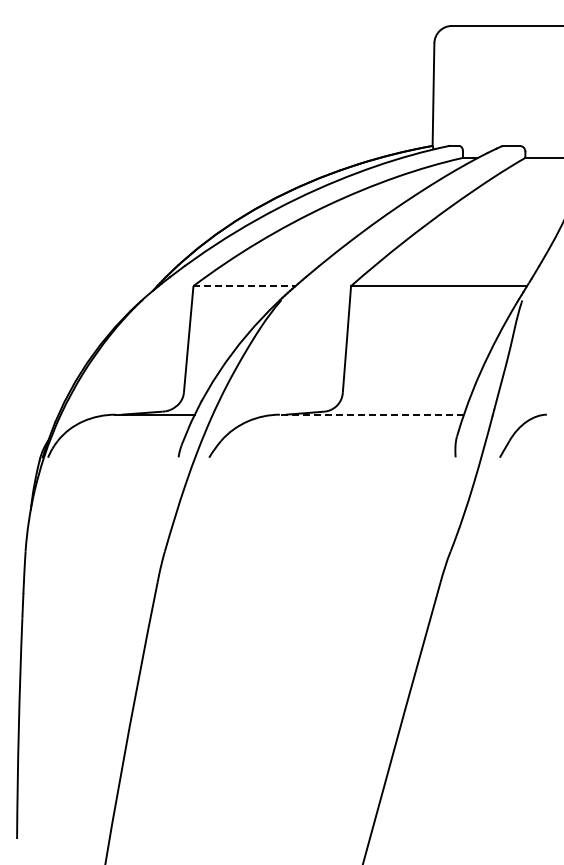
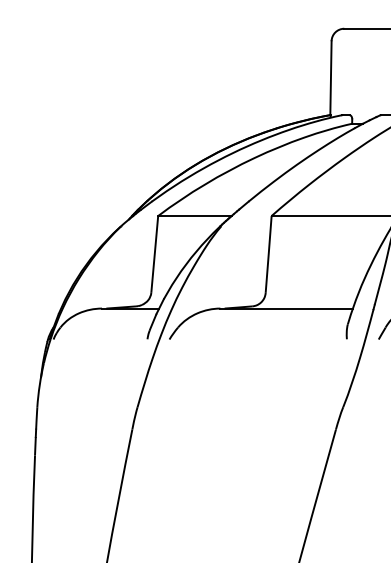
line: (244, 286) -> (194, 216), dashed -> solid
line: (371, 414) -> (286, 308), dashed -> solid

